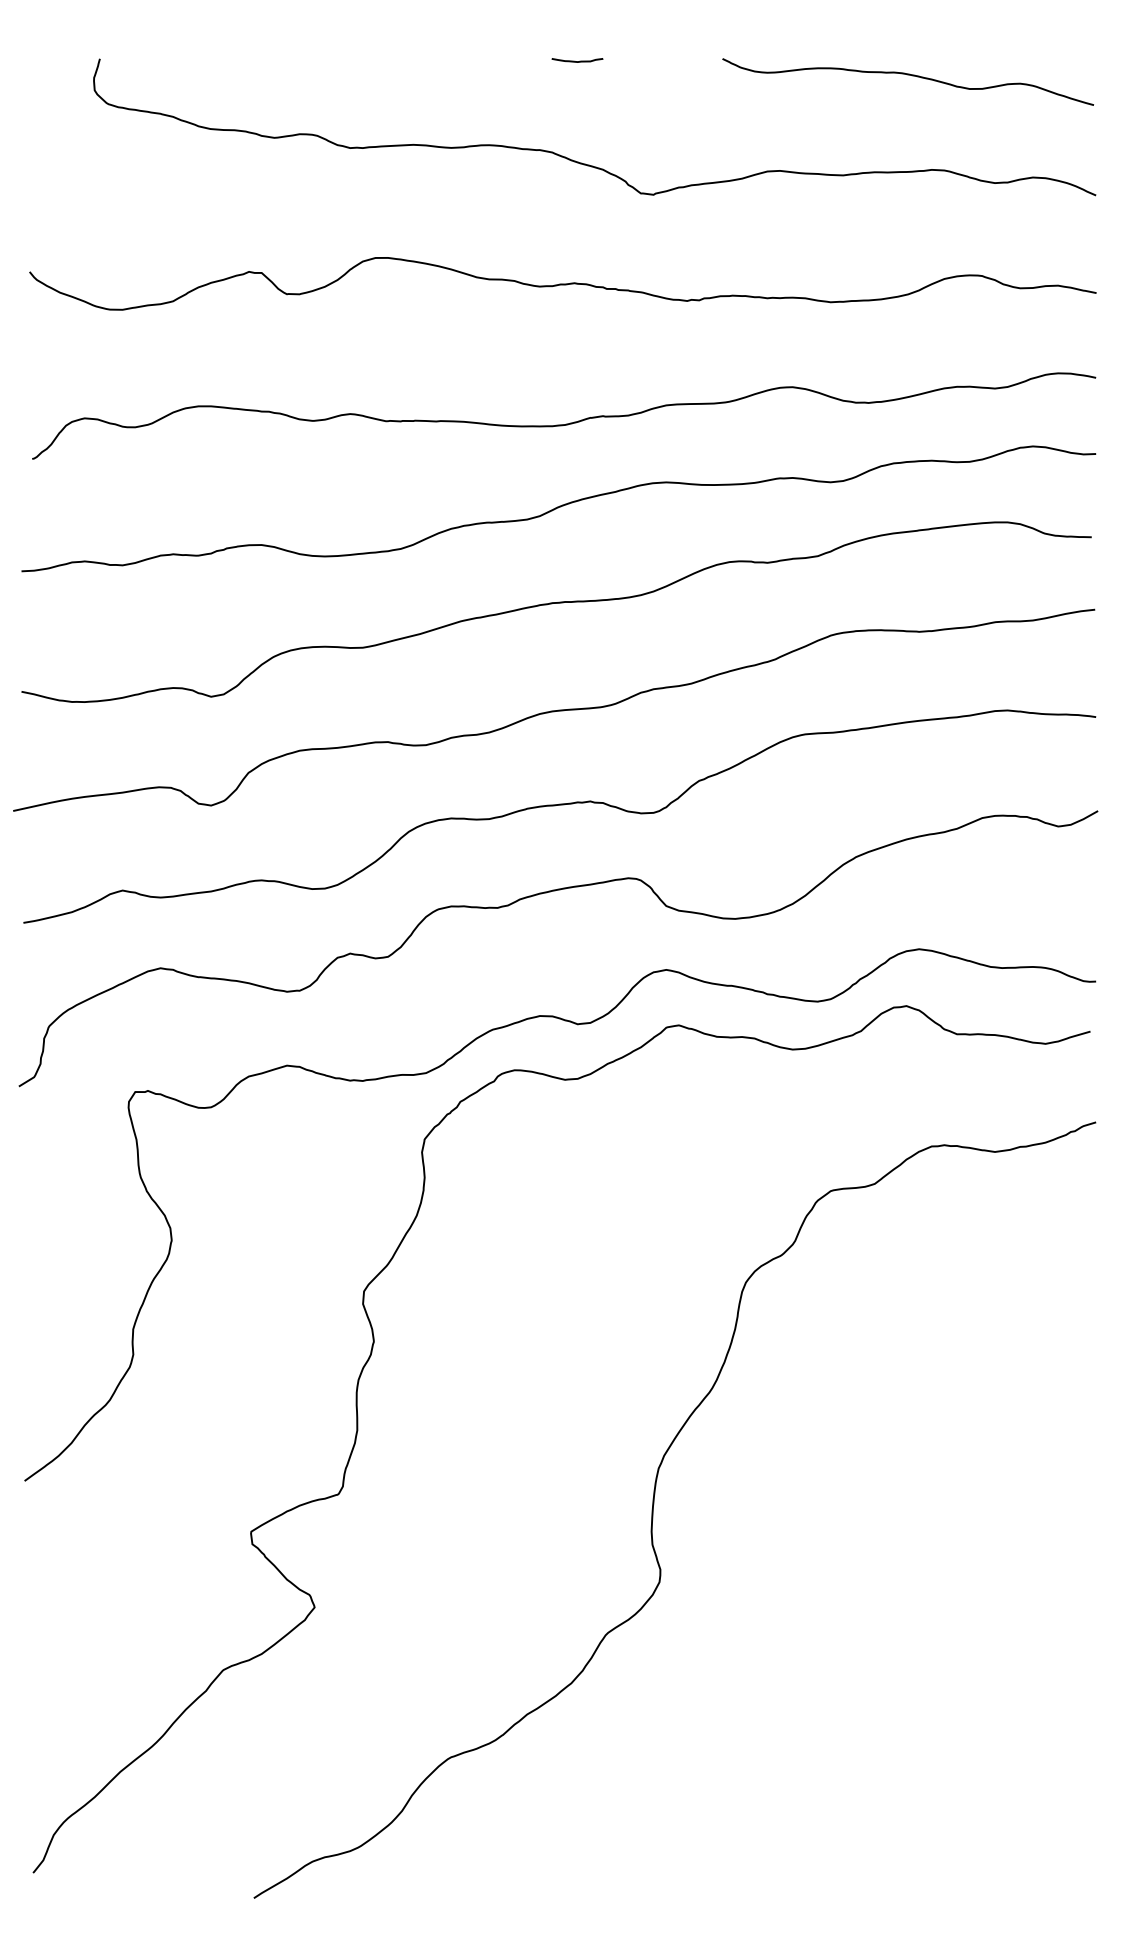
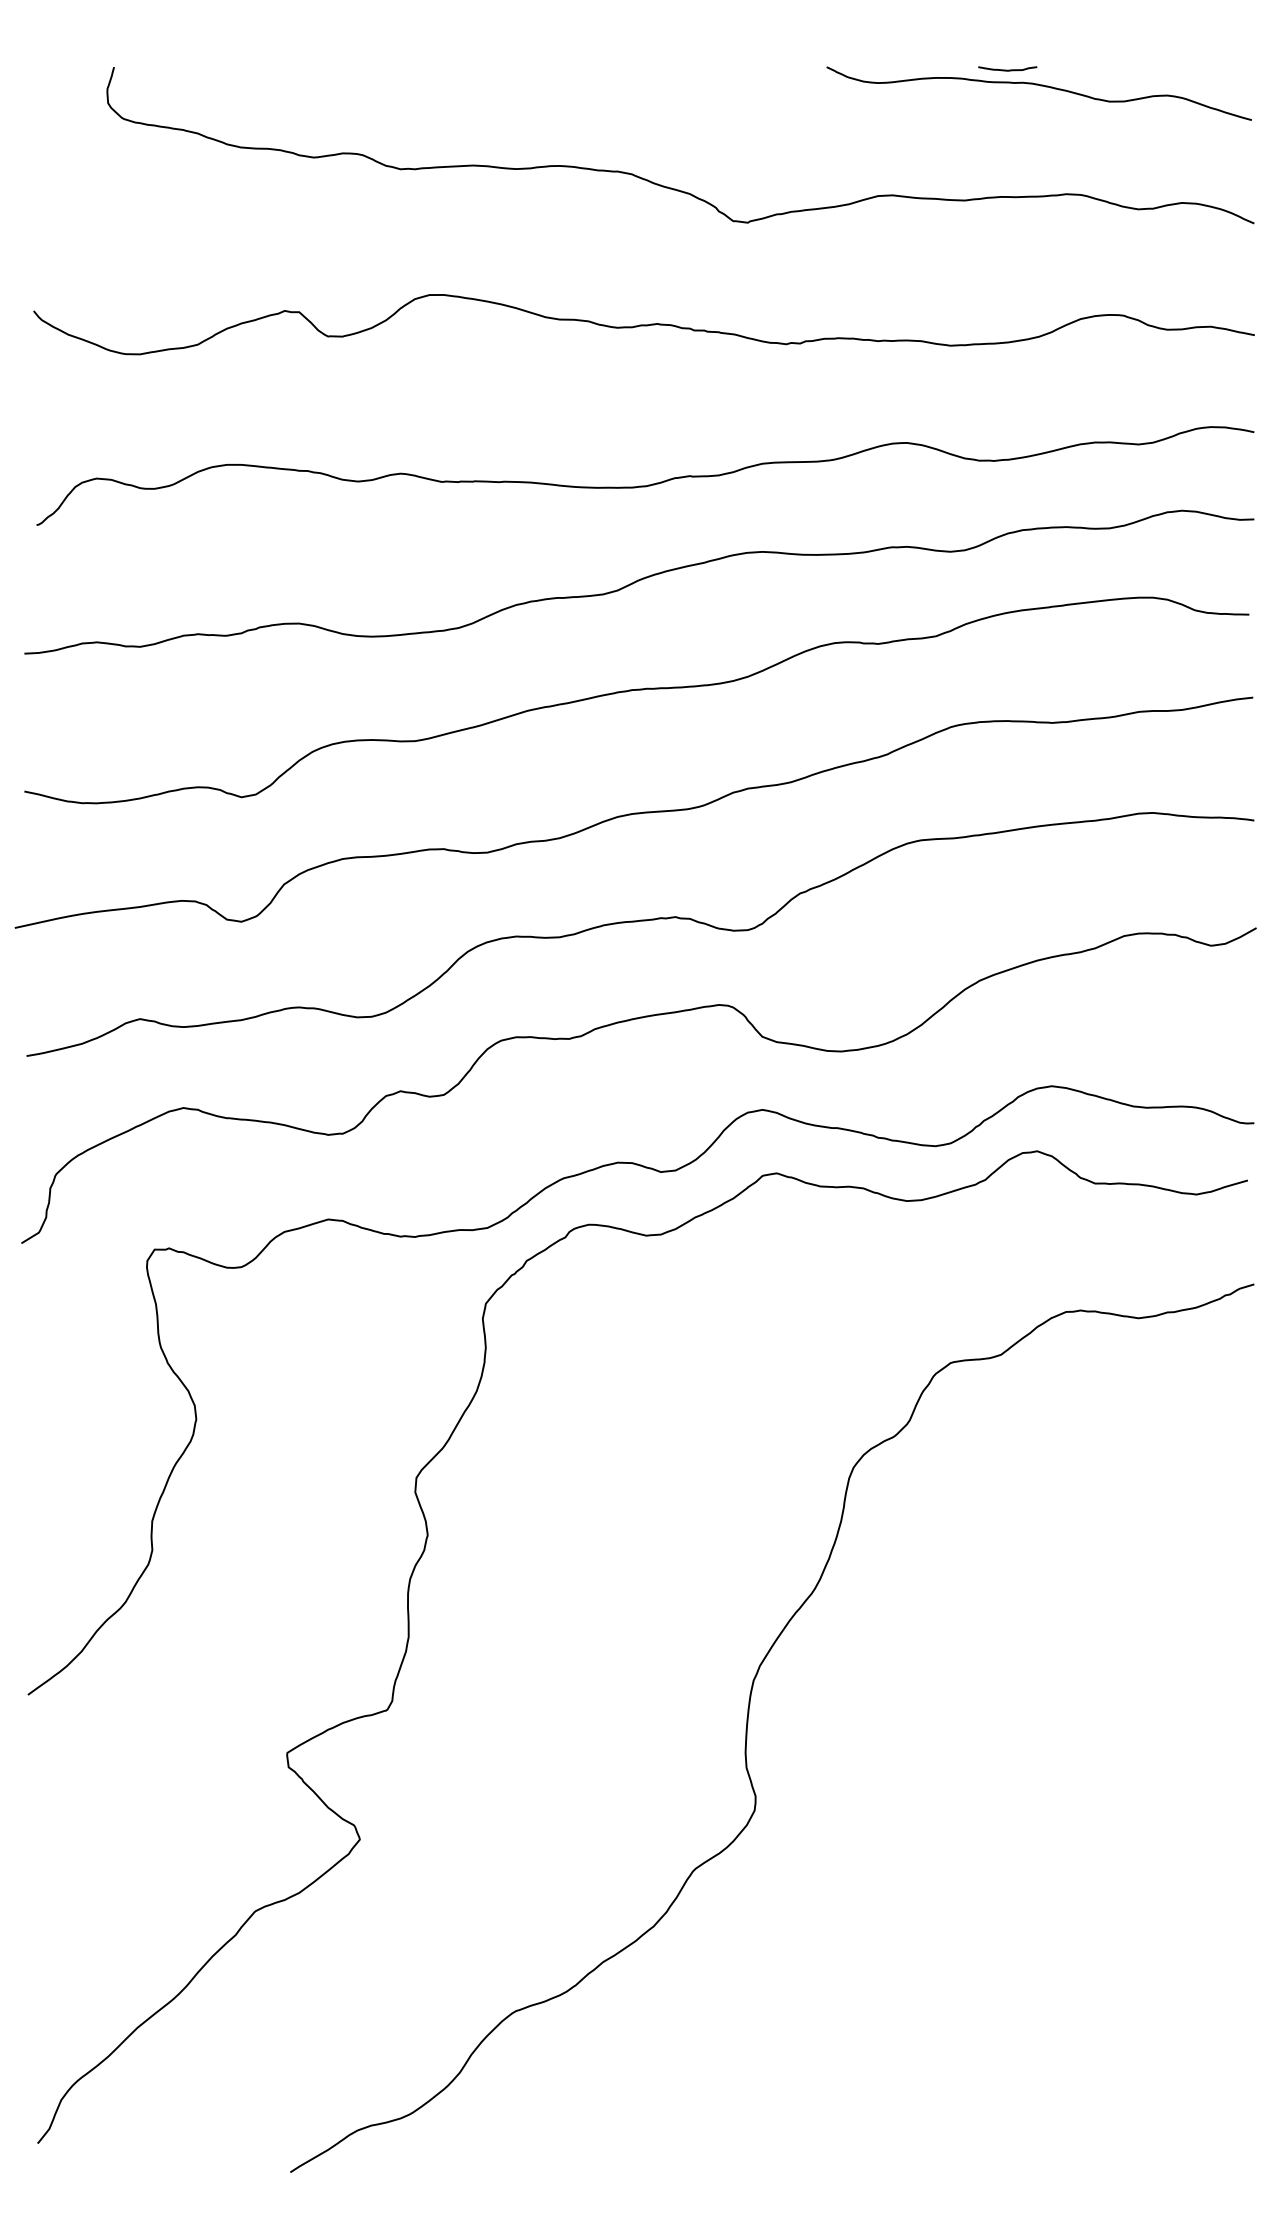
curve: (577, 60) -> (1007, 69), moved

